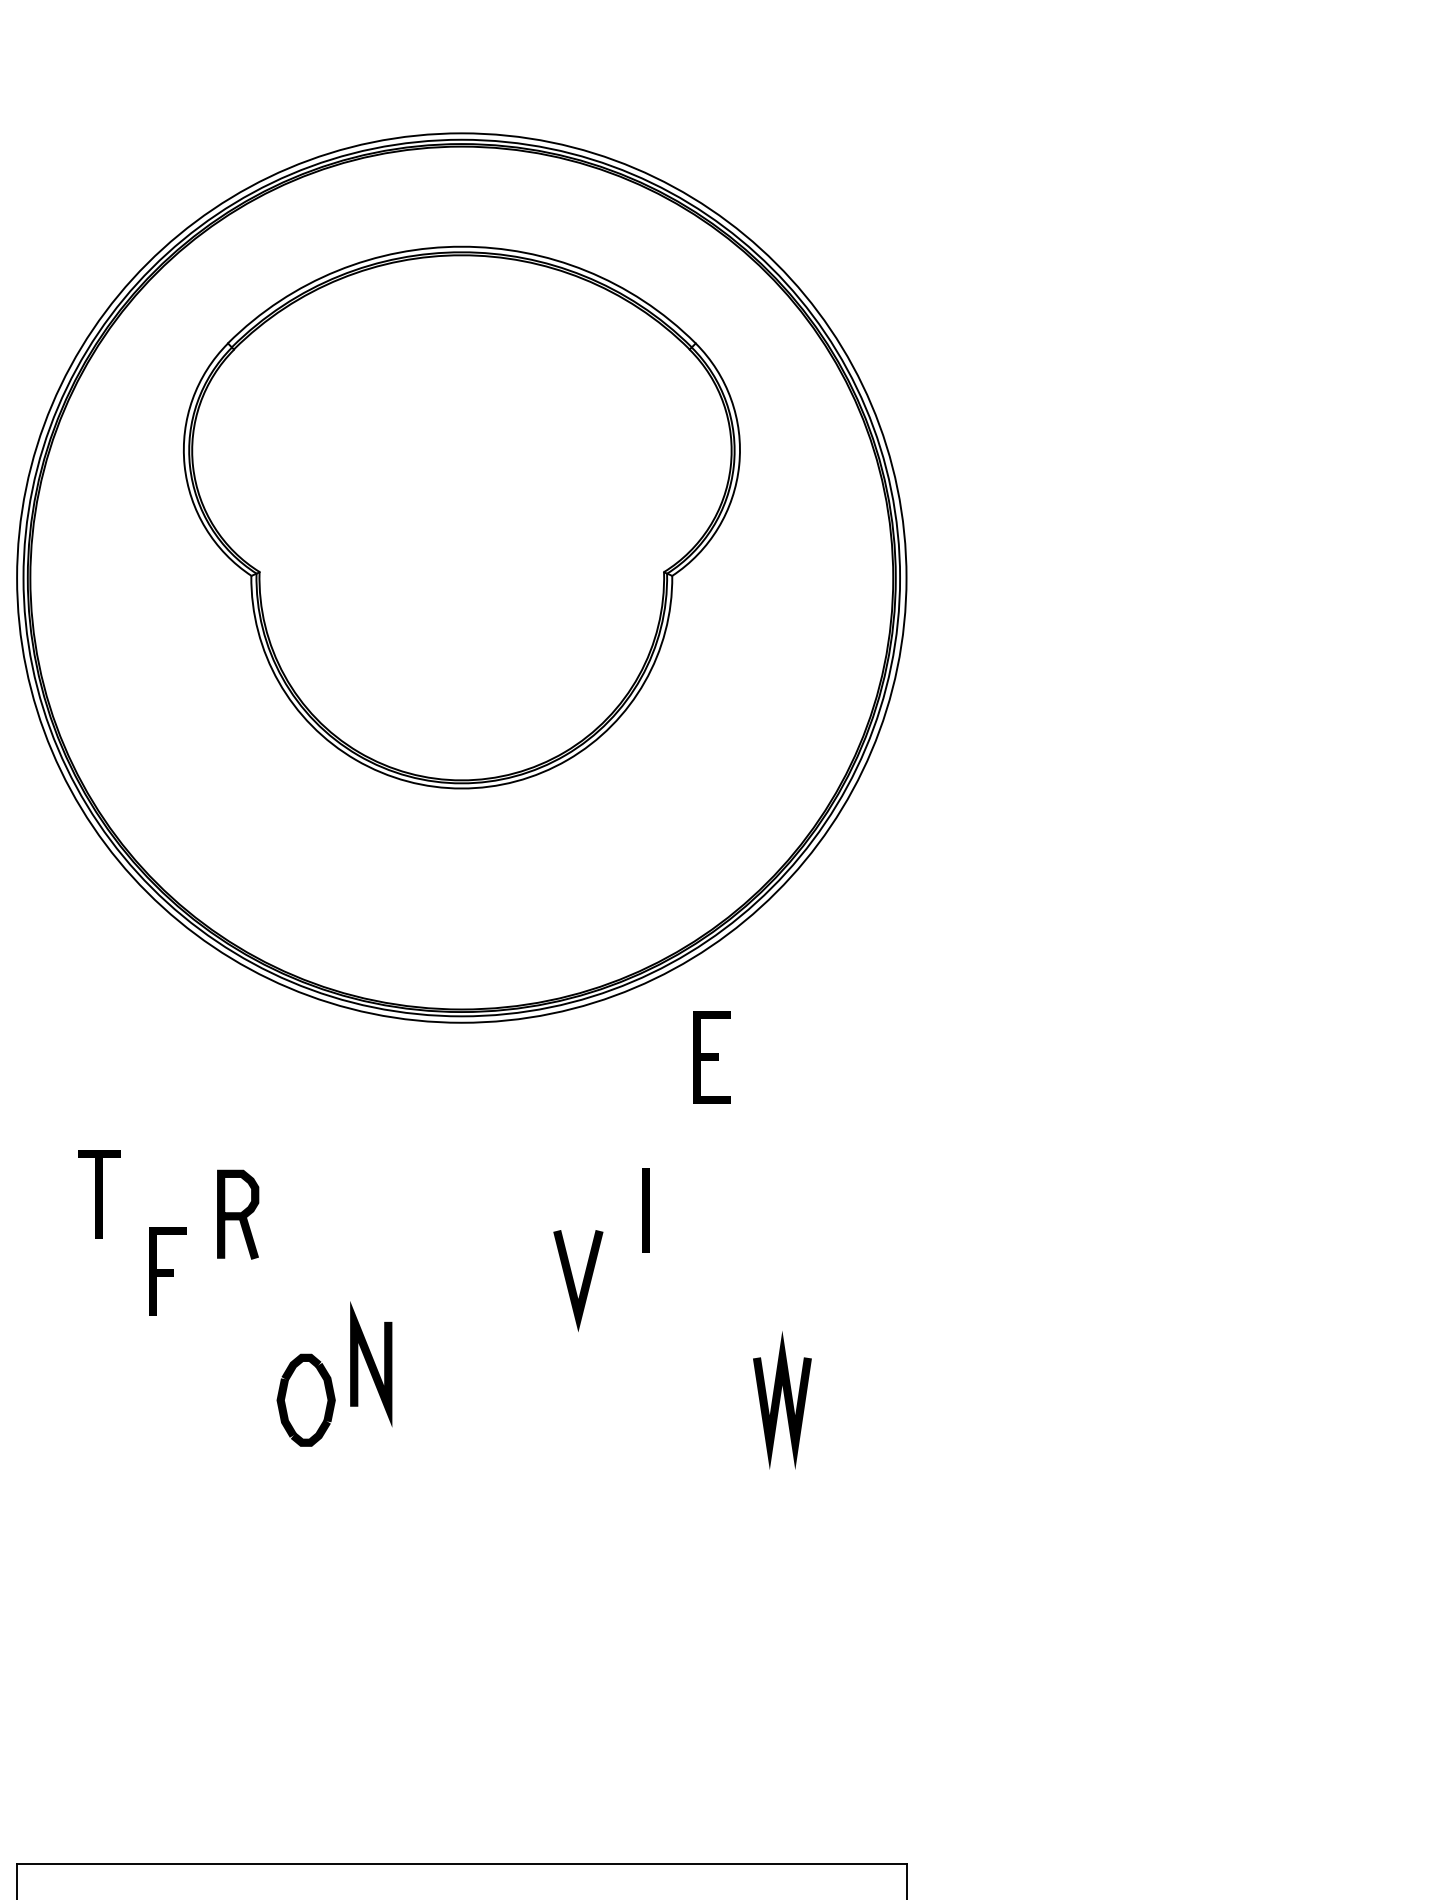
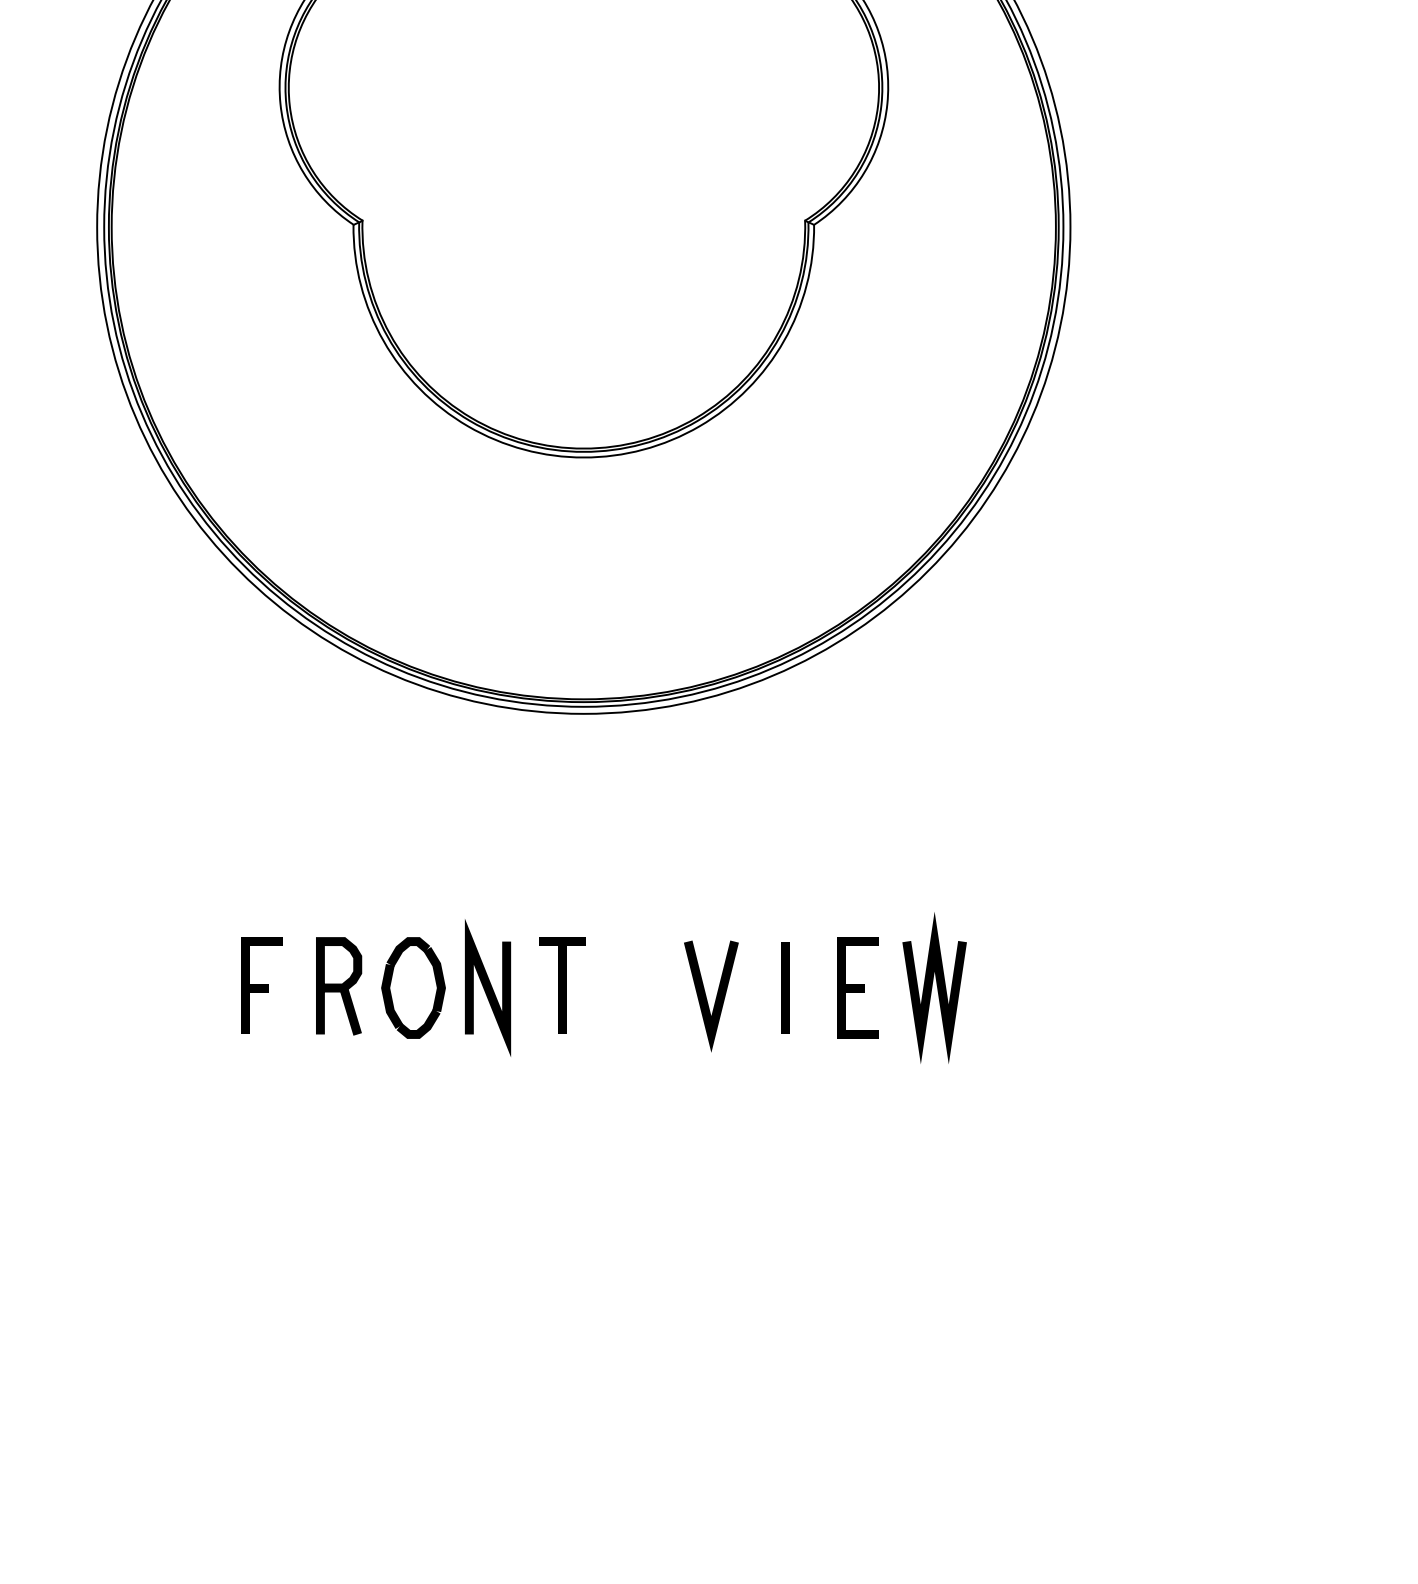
part: (711, 1057) -> (857, 988), moved
part: (99, 1194) -> (562, 986), moved
line: (645, 1210) -> (784, 988), moved
part: (238, 1214) -> (339, 986), moved
line: (371, 1364) -> (488, 988), moved
part: (305, 1399) -> (412, 987), moved
line: (780, 1400) -> (932, 988), moved

